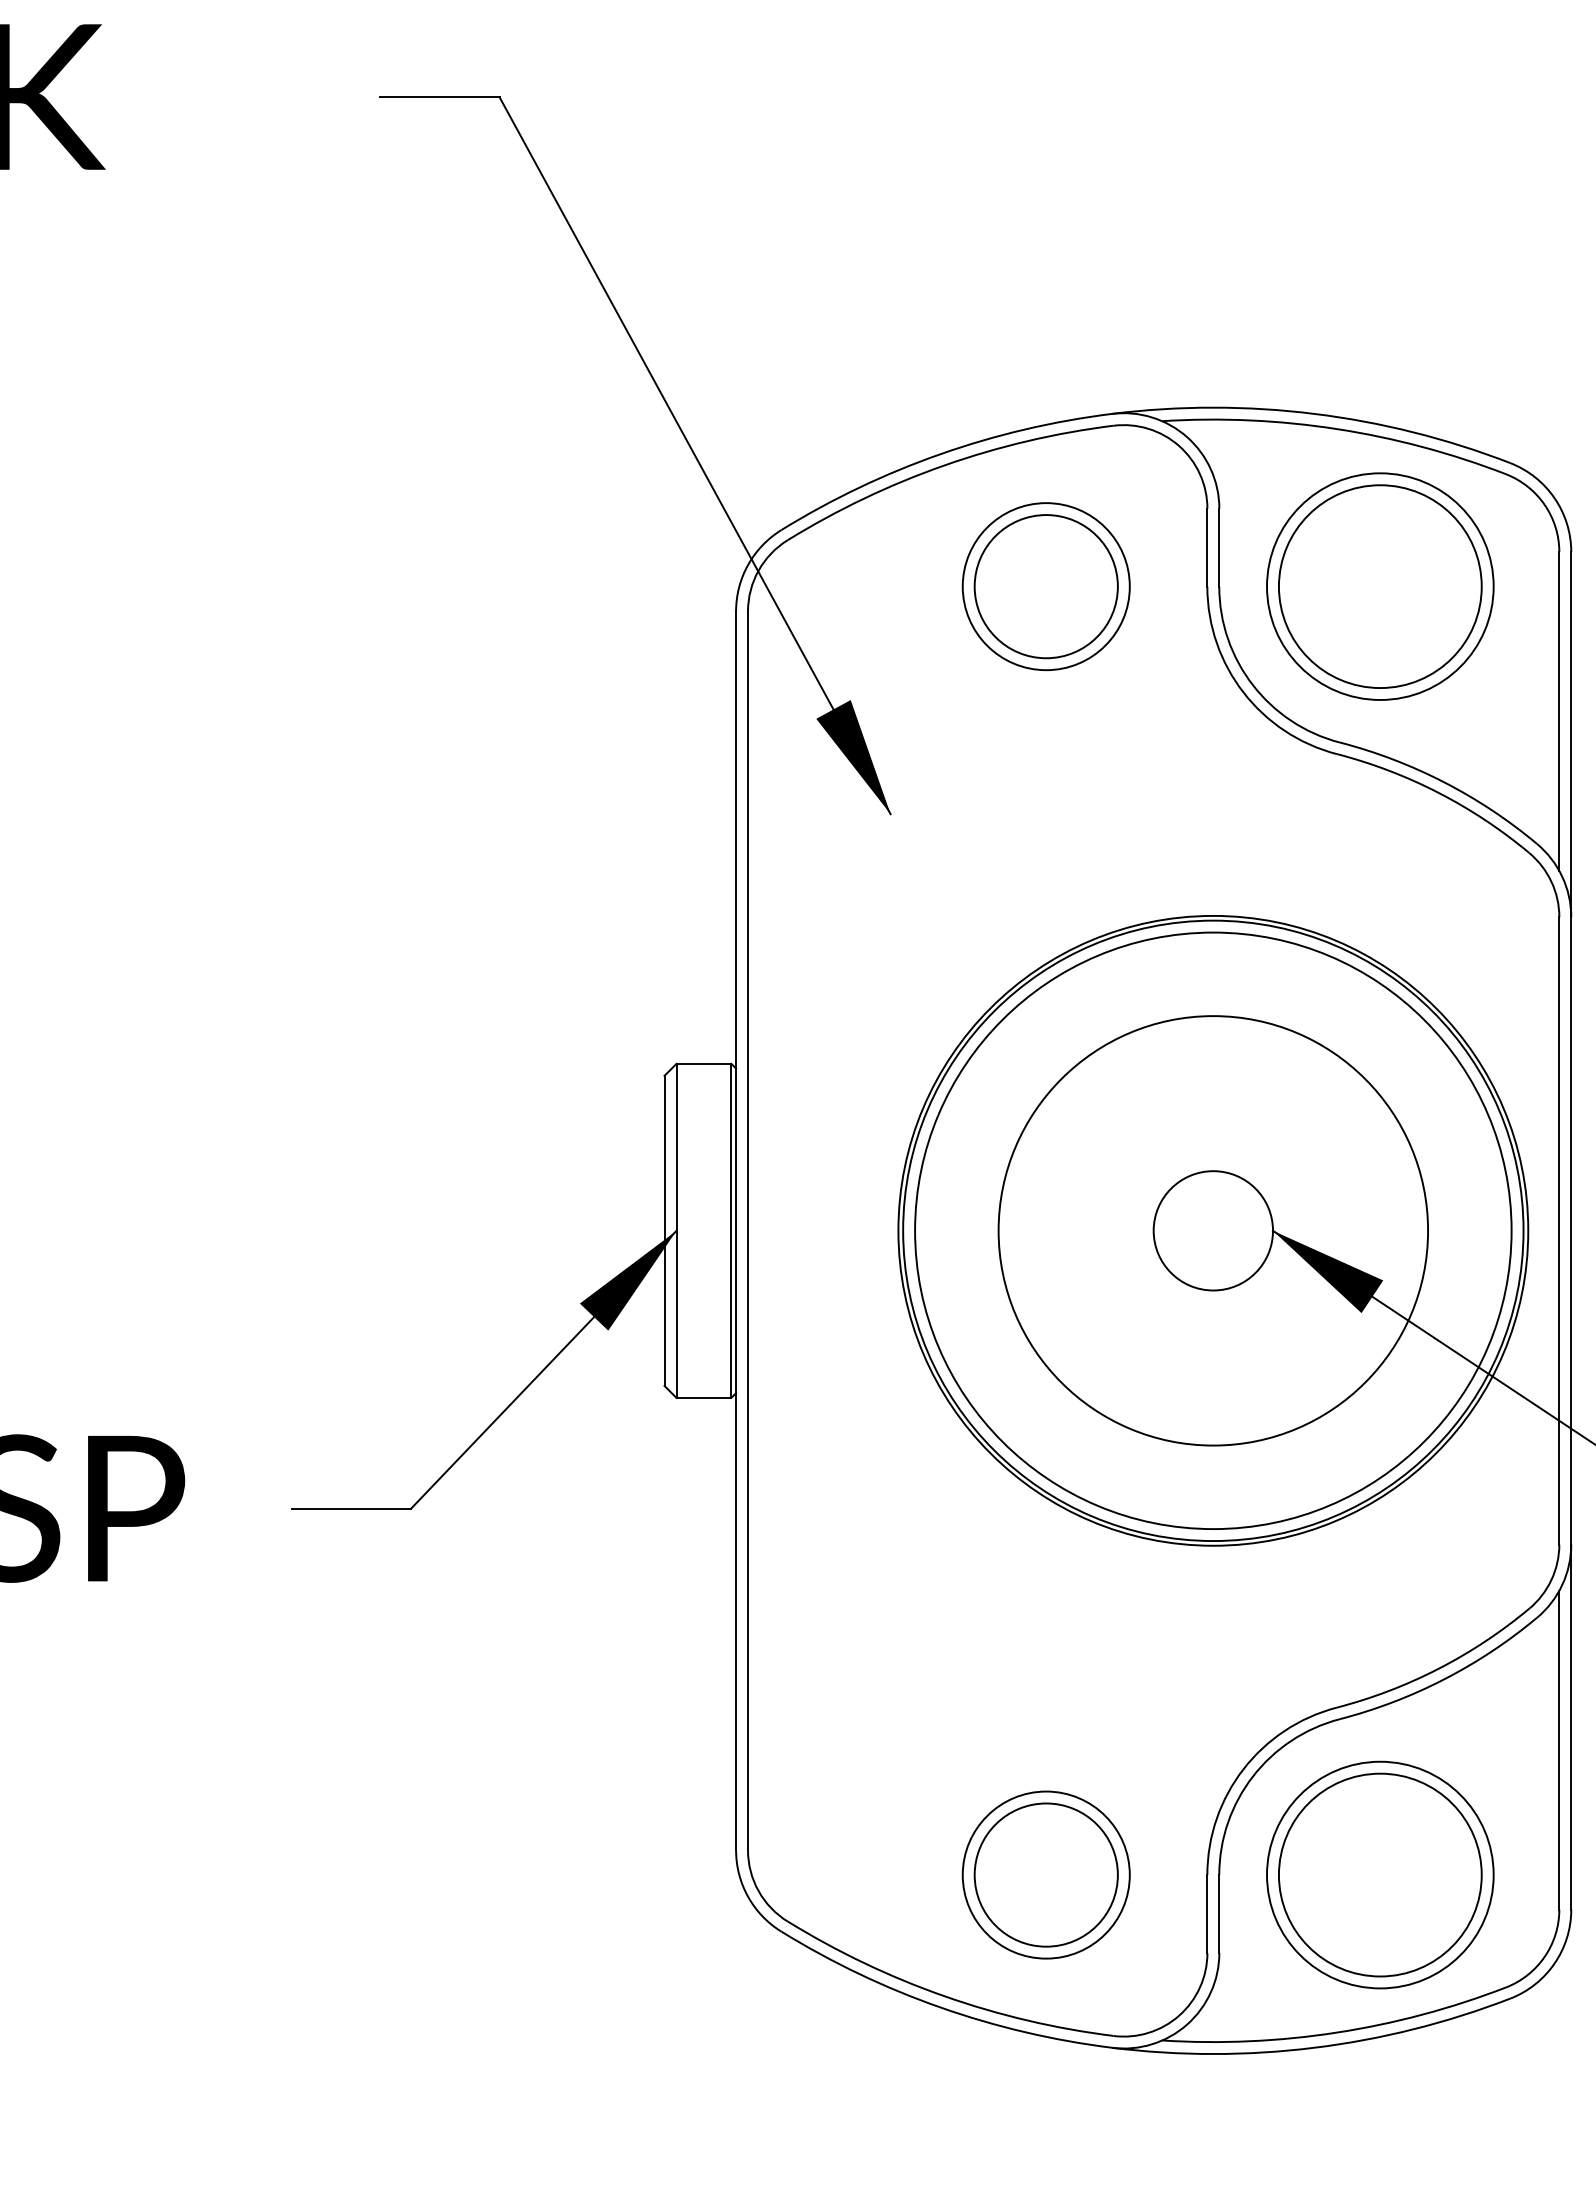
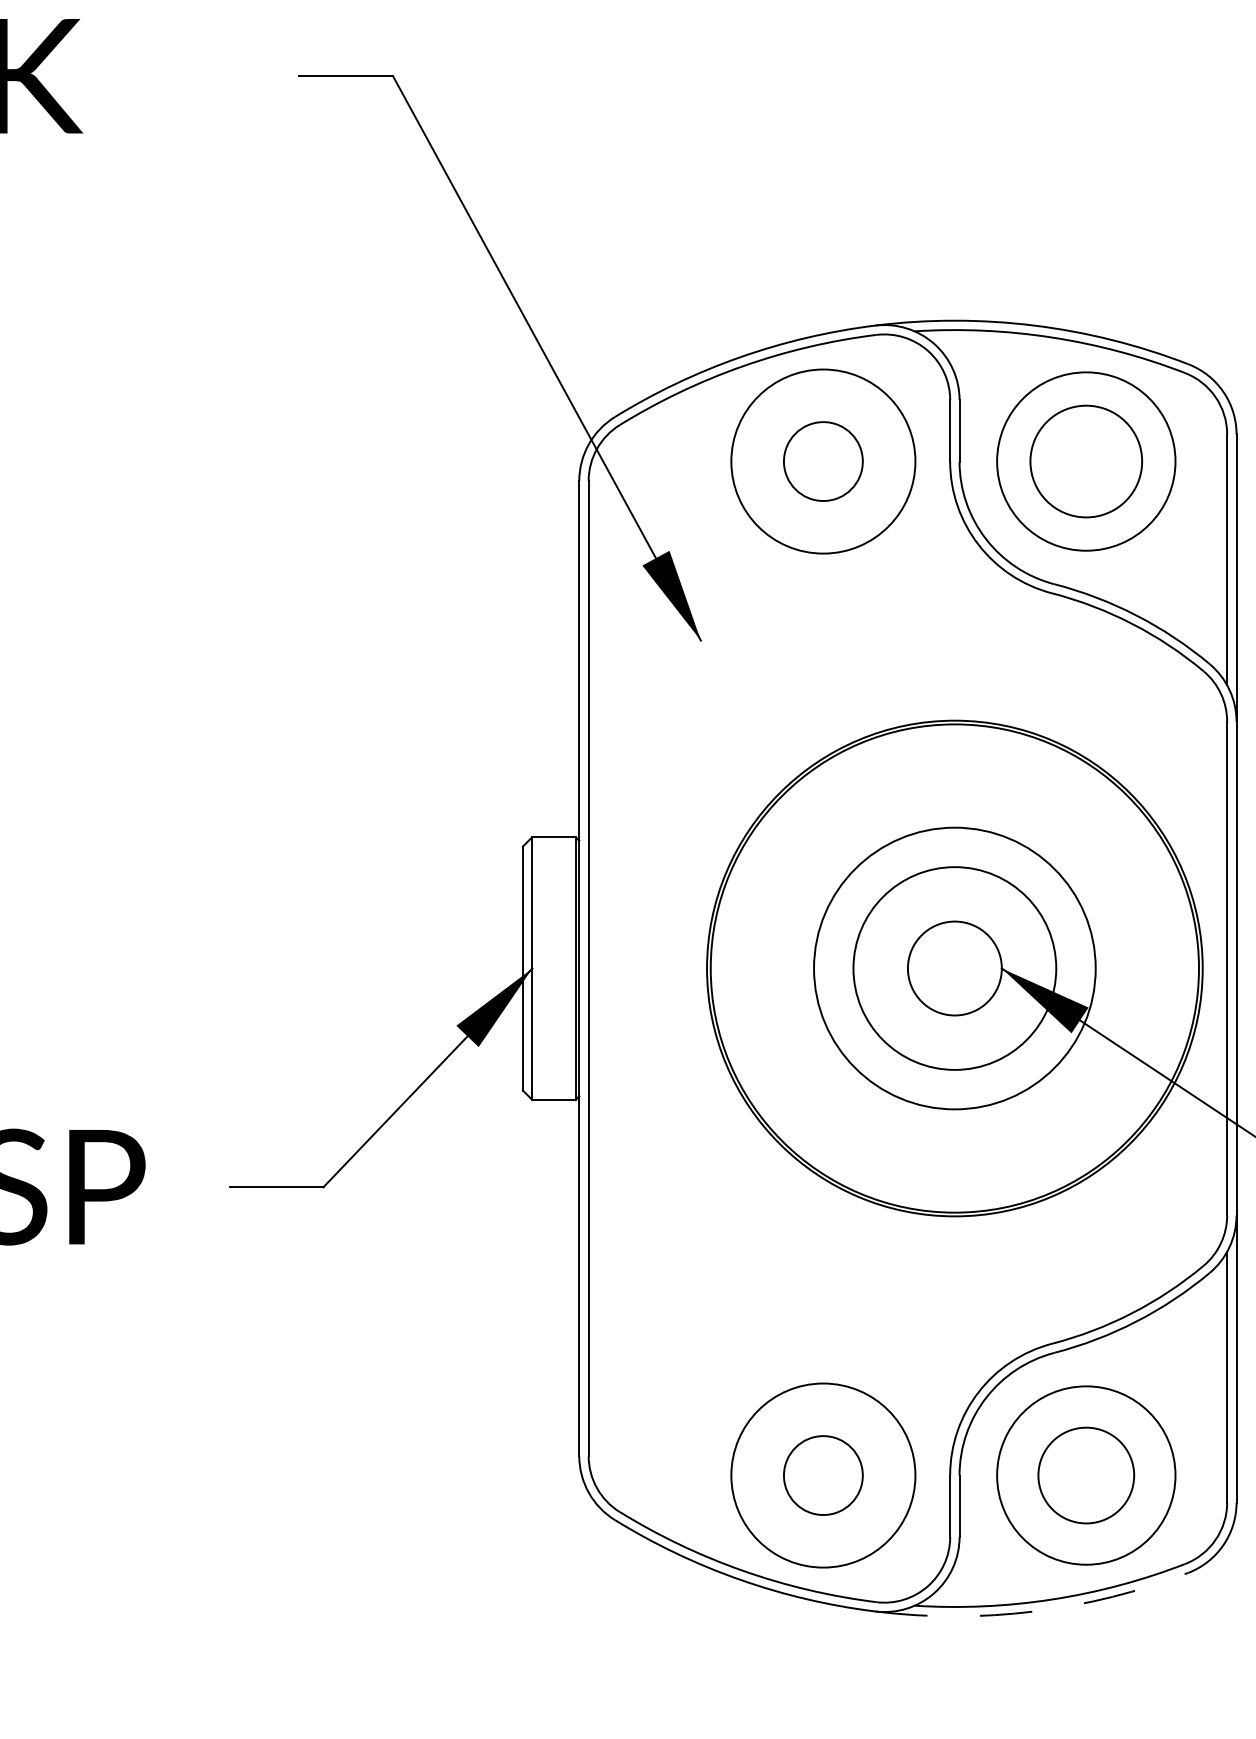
circle: (1045, 586) -> (822, 461), size x0.7
circle: (1045, 586) -> (822, 461), size x1.4
circle: (1379, 586) -> (1085, 461), size x0.7
circle: (1213, 1230) -> (954, 968), size x0.6
circle: (1213, 1230) -> (954, 968), size x0.6
circle: (1045, 1874) -> (822, 1475), size x0.7
circle: (1045, 1874) -> (822, 1475), size x1.4
circle: (1379, 1874) -> (1085, 1475), size x0.6
arc: (1314, 2047) -> (1034, 1611), solid -> dashed

